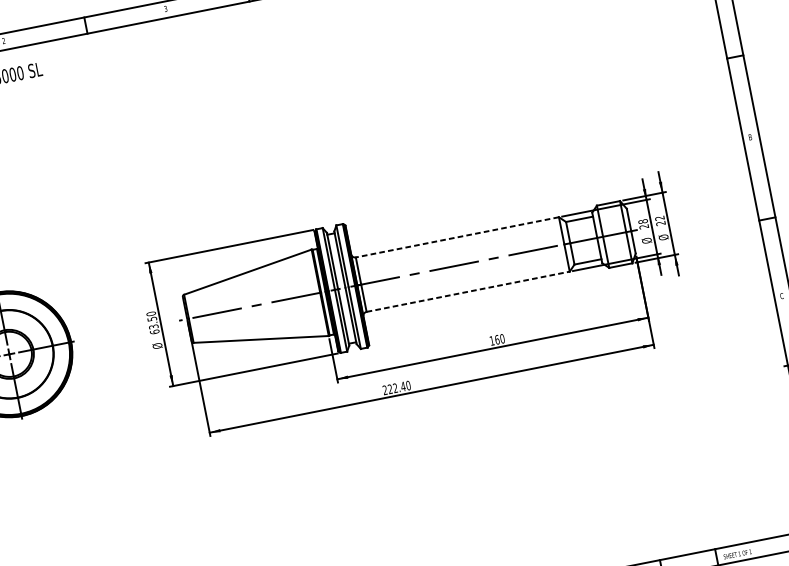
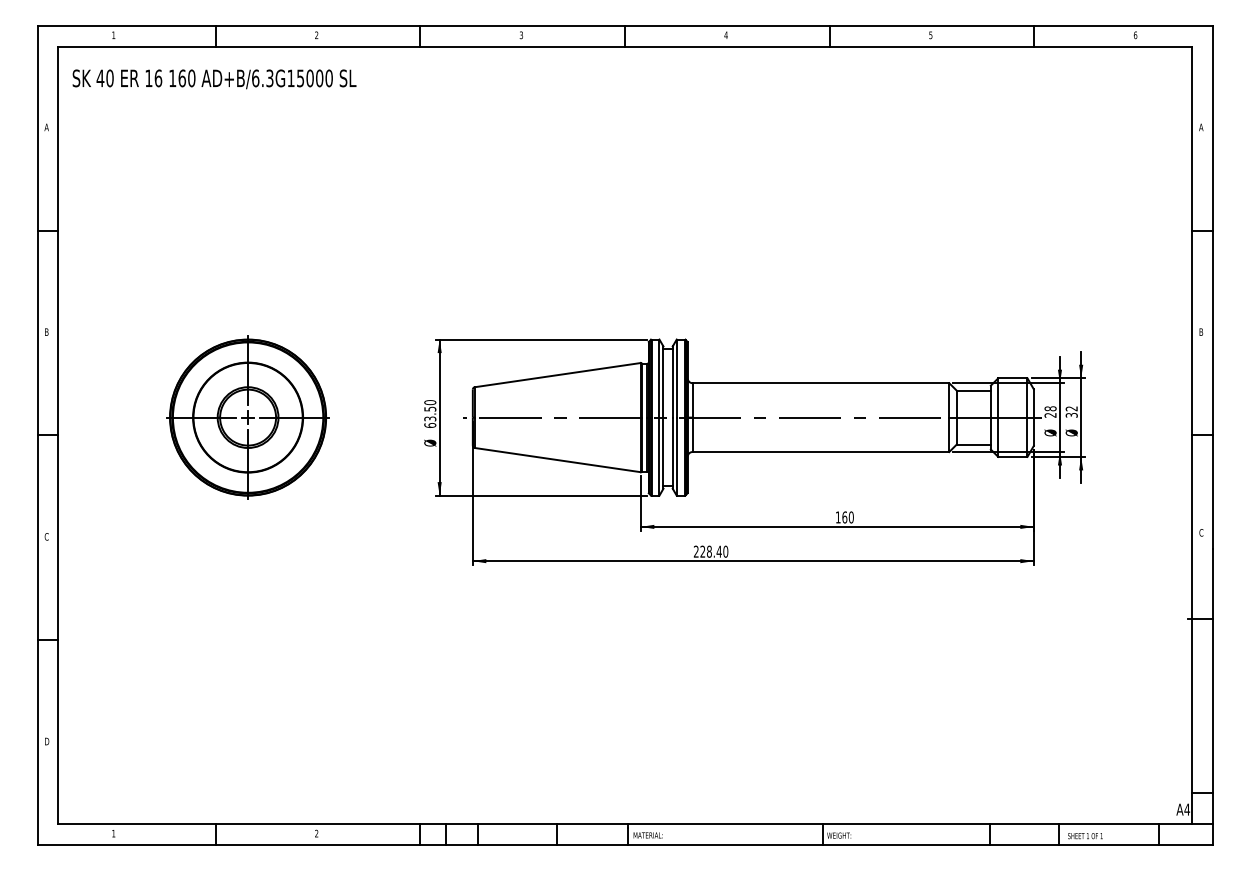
text: (660, 223) -> (1071, 415), 22 -> 32
line: (457, 237) -> (820, 383), dashed -> solid
line: (468, 292) -> (821, 452), dashed -> solid
text: (395, 388) -> (709, 551), 222.40 -> 228.40

